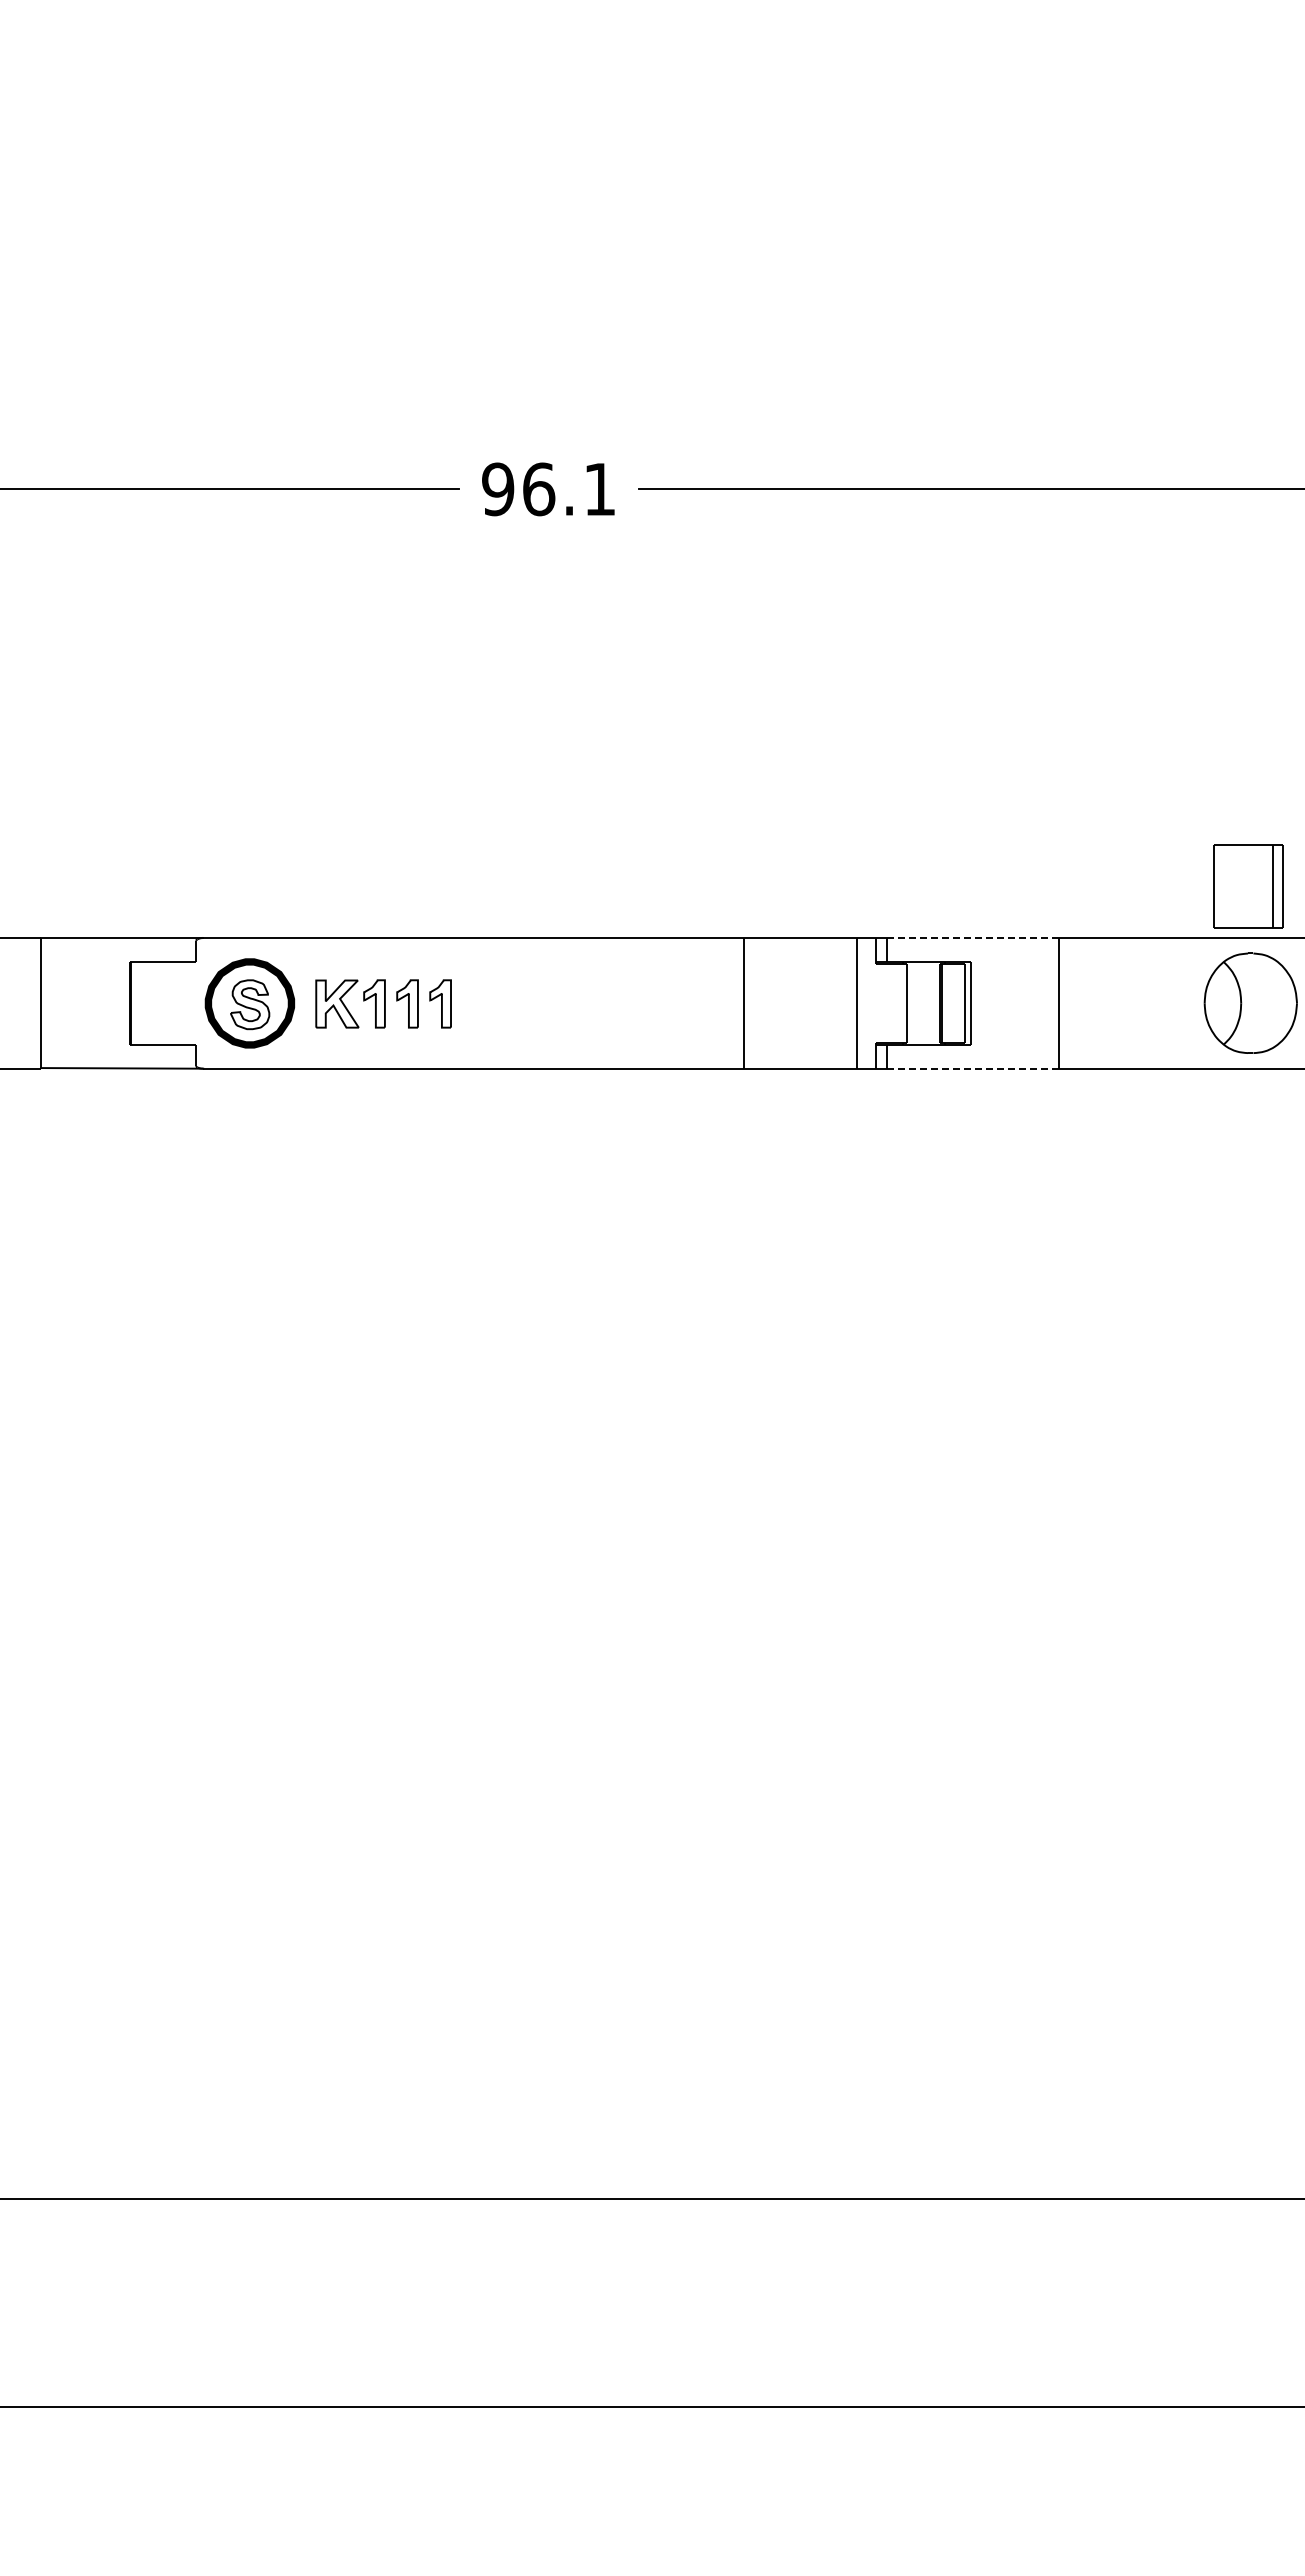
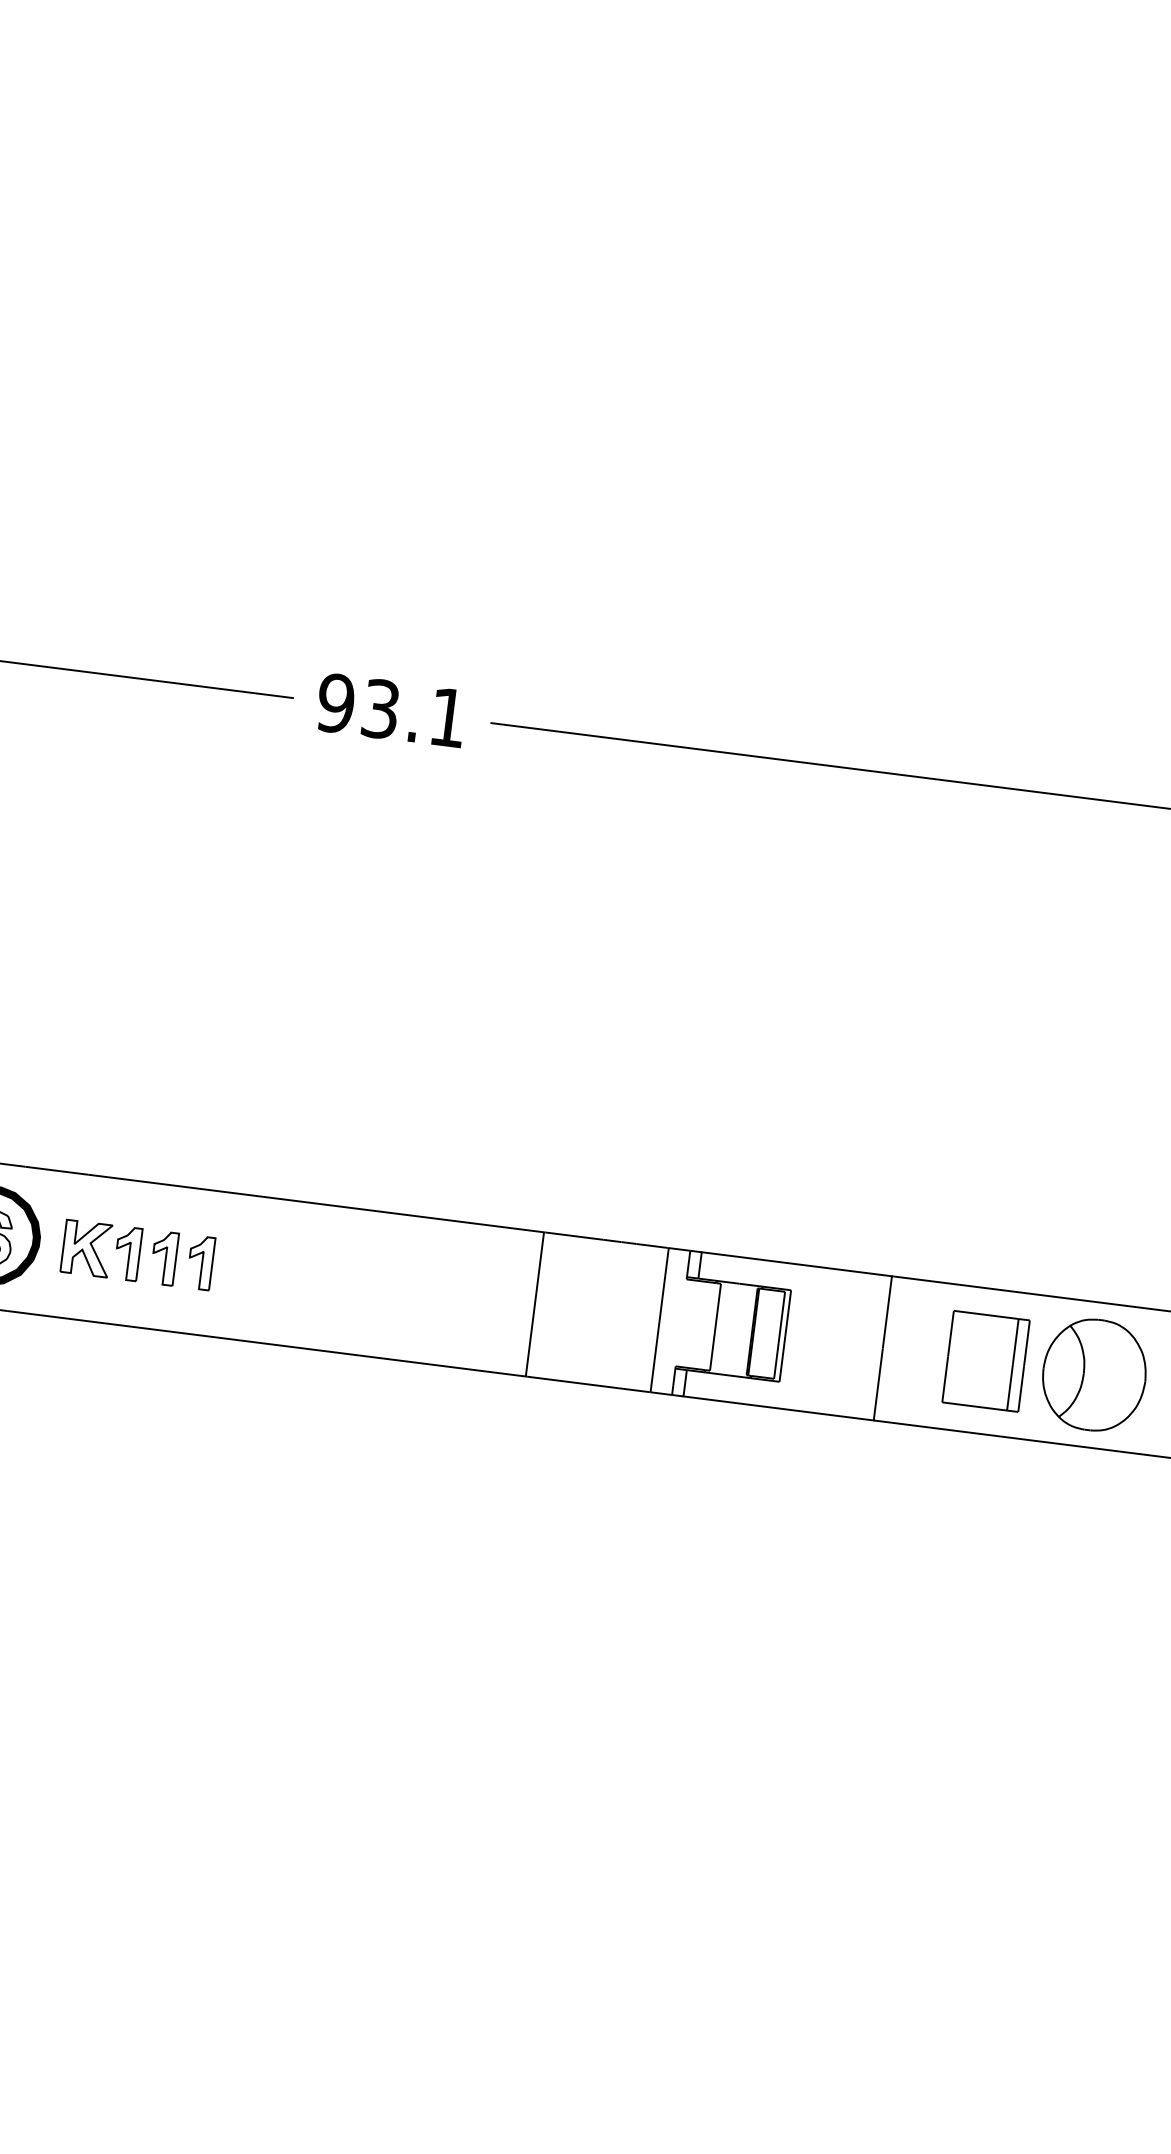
text: (539, 489) -> (381, 709), 96.1 -> 93.1
part: (1248, 886) -> (985, 1361), moved
line: (972, 937) -> (796, 1263), dashed -> solid
line: (972, 1068) -> (778, 1408), dashed -> solid

